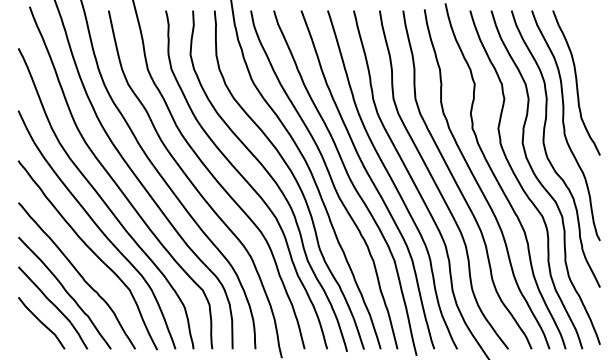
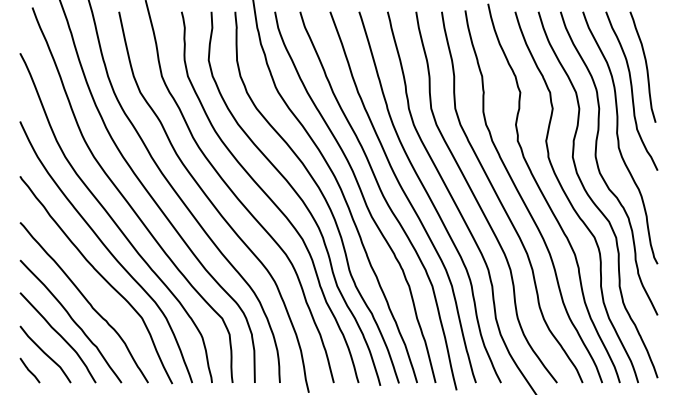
curve: (588, 58) -> (644, 64), added
line: (27, 337) -> (30, 370), added

